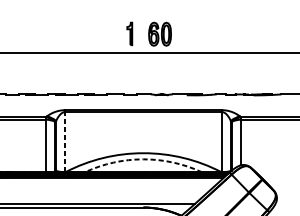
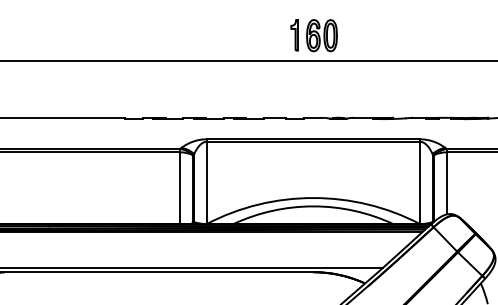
part: (159, 34) -> (321, 35), moved
line: (65, 141) -> (206, 182), dashed -> solid
arc: (143, 159) -> (313, 206), dashed -> solid

